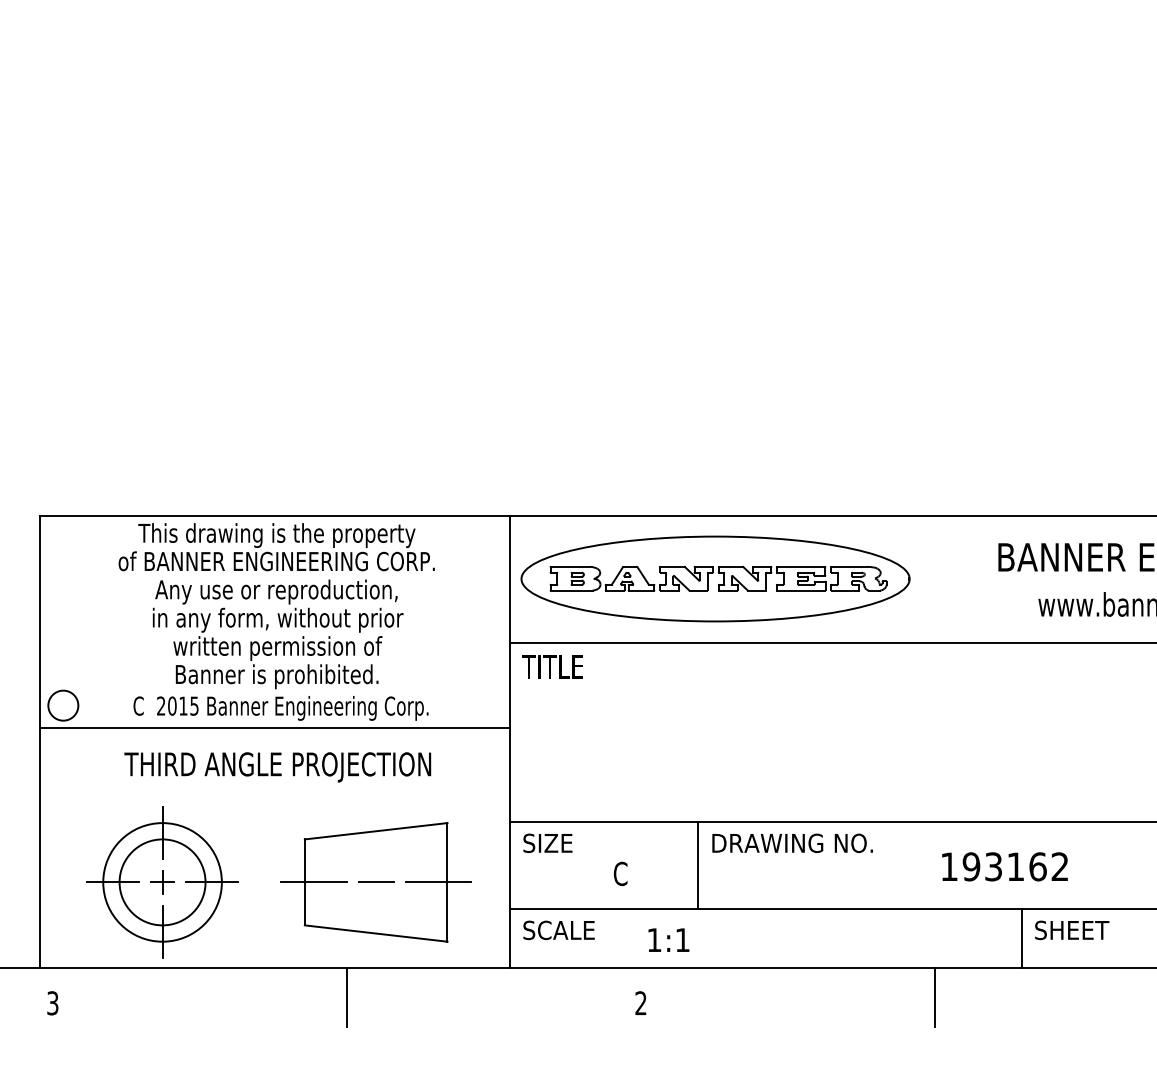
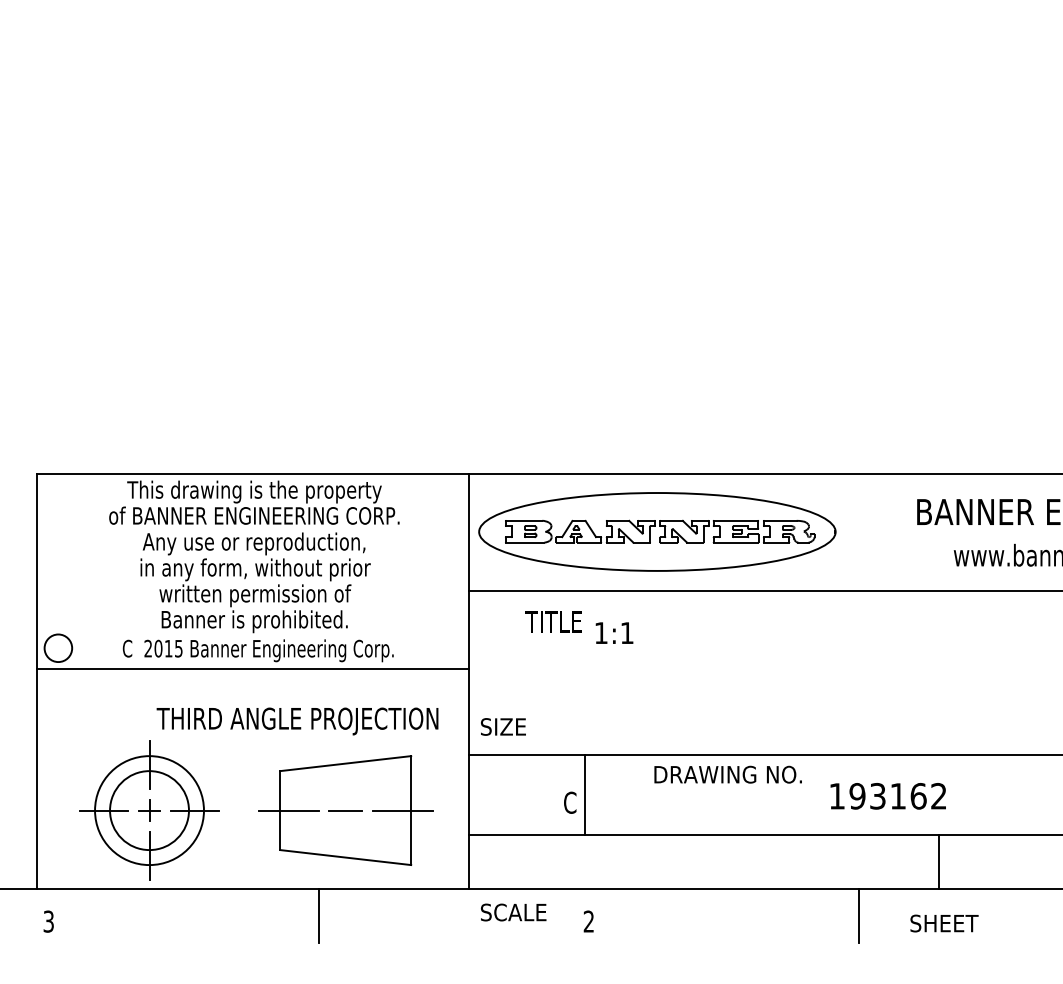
text: (552, 666) -> (553, 621), moved
text: (277, 767) -> (297, 721), moved
text: (547, 842) -> (503, 726), moved
line: (698, 865) -> (584, 795), moved
text: (1004, 866) -> (887, 795), moved
text: (558, 930) -> (513, 912), moved
text: (1072, 930) -> (944, 923), moved
text: (668, 939) -> (614, 632), moved

